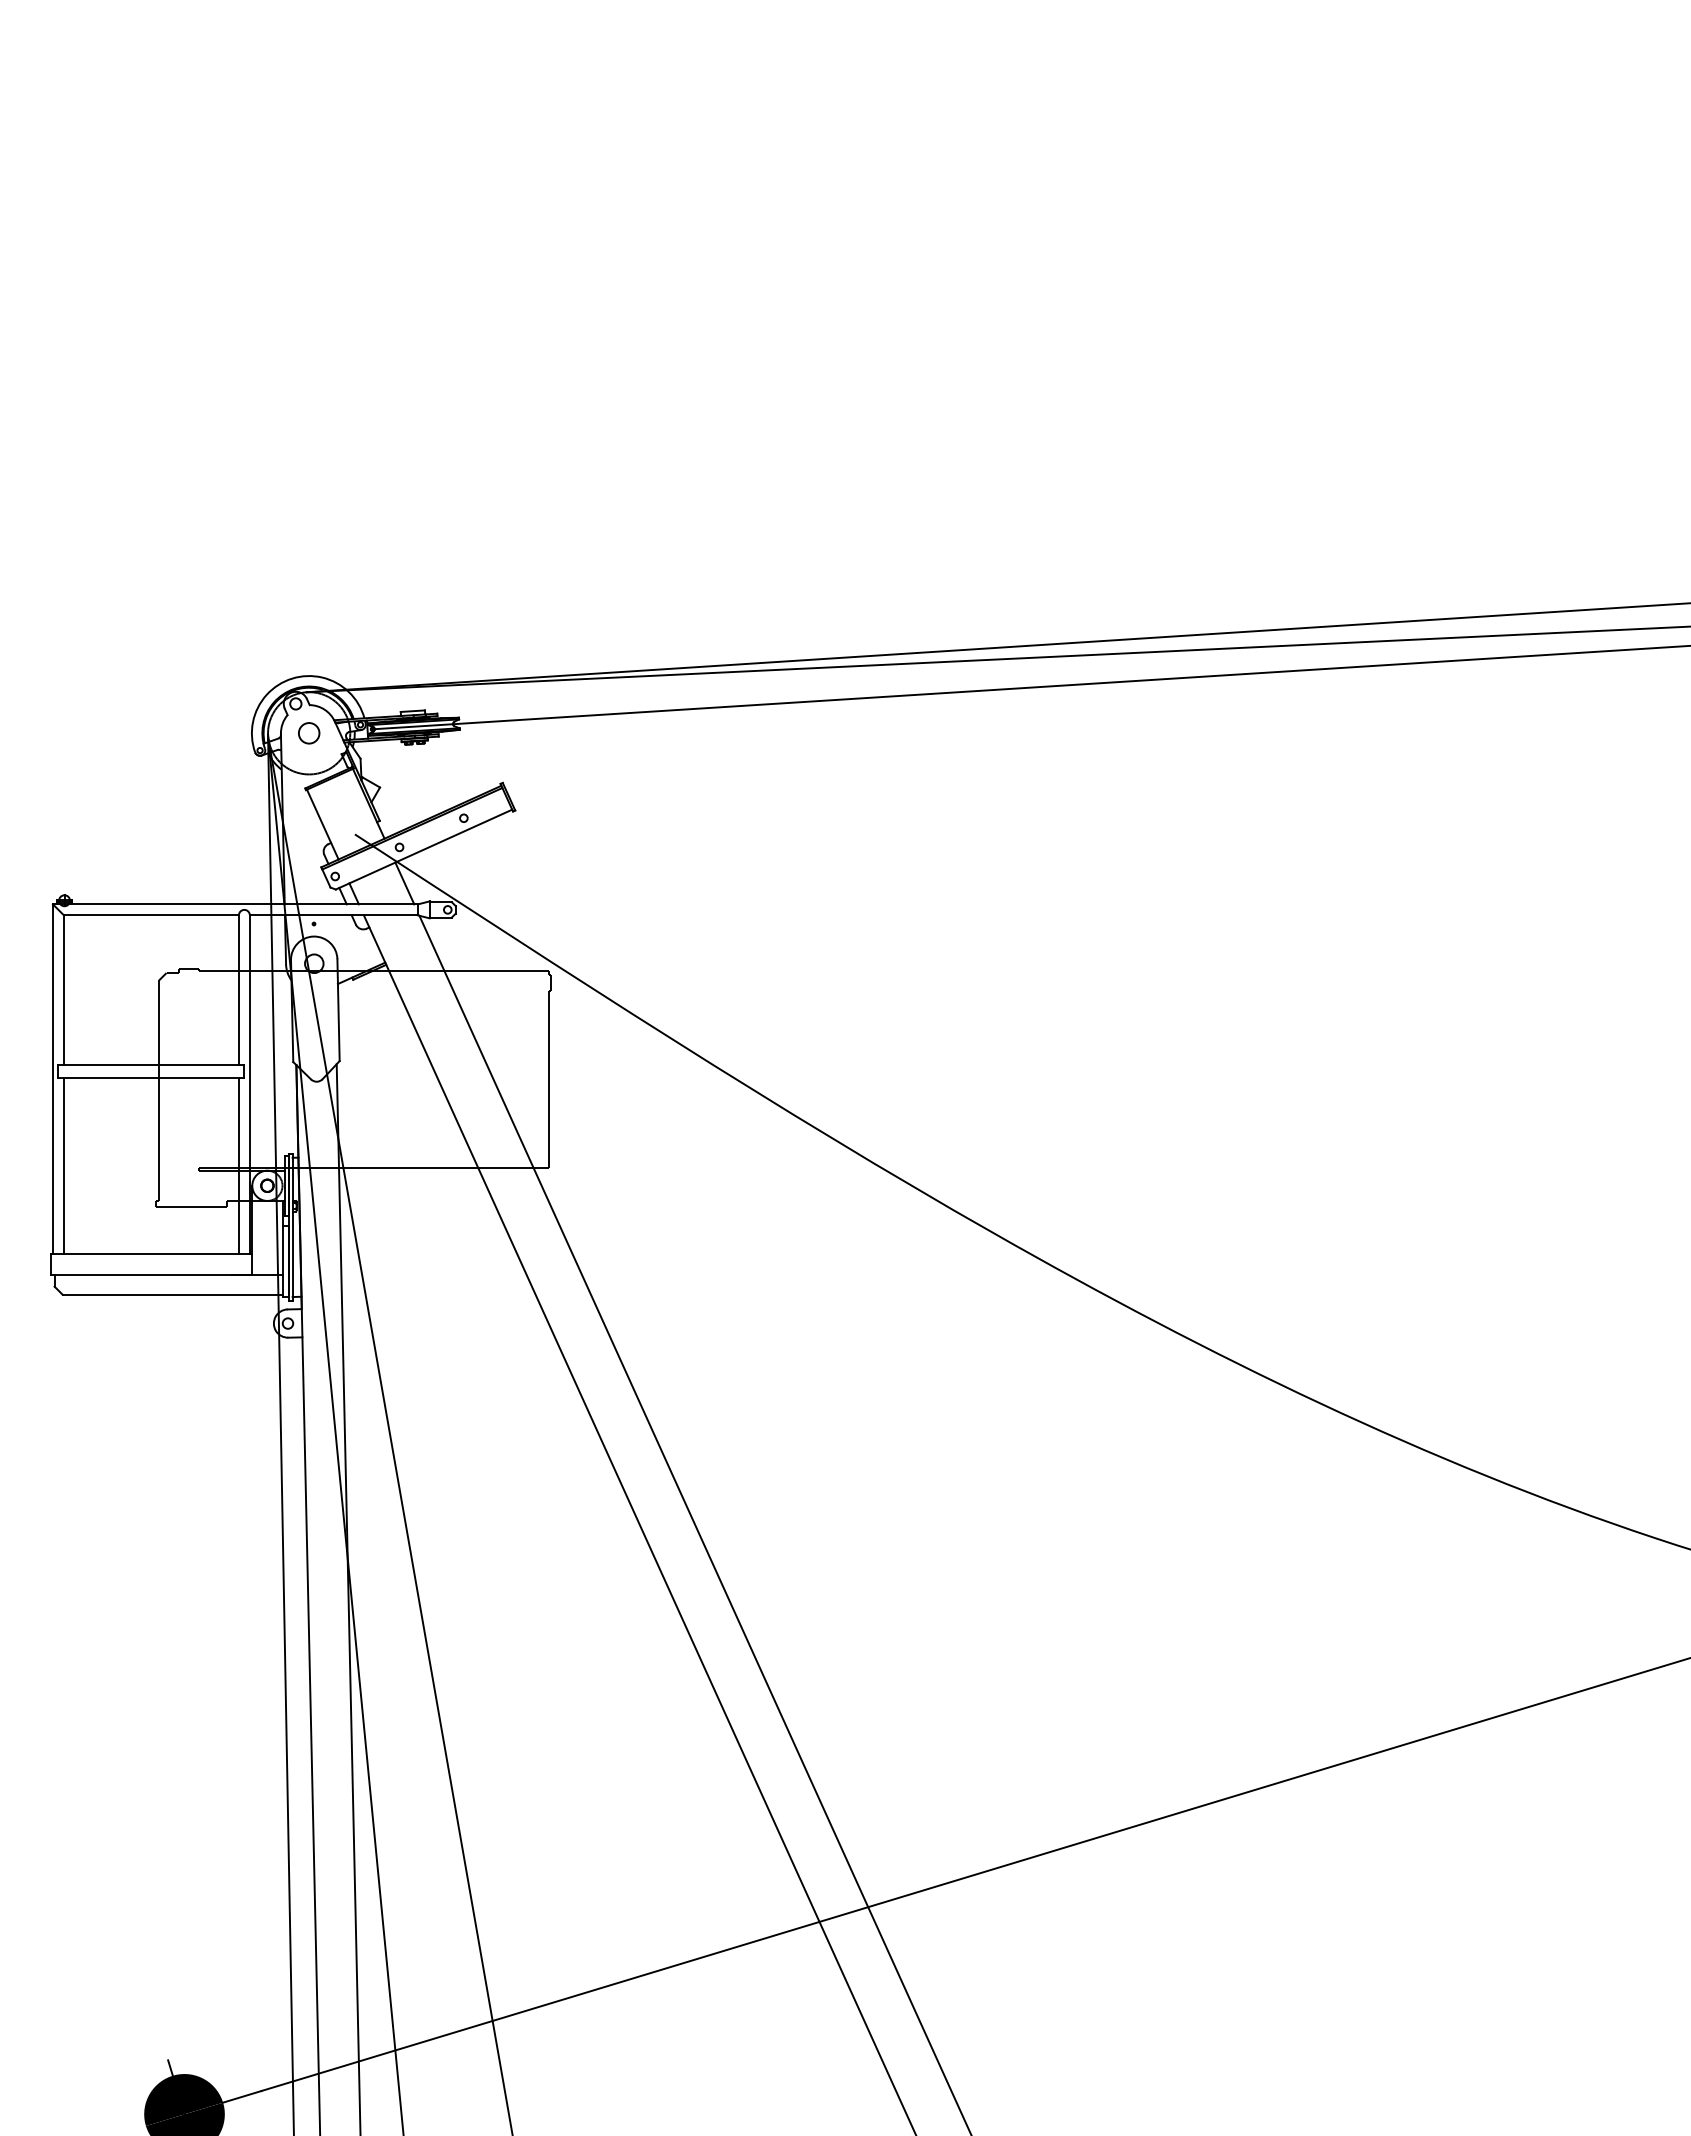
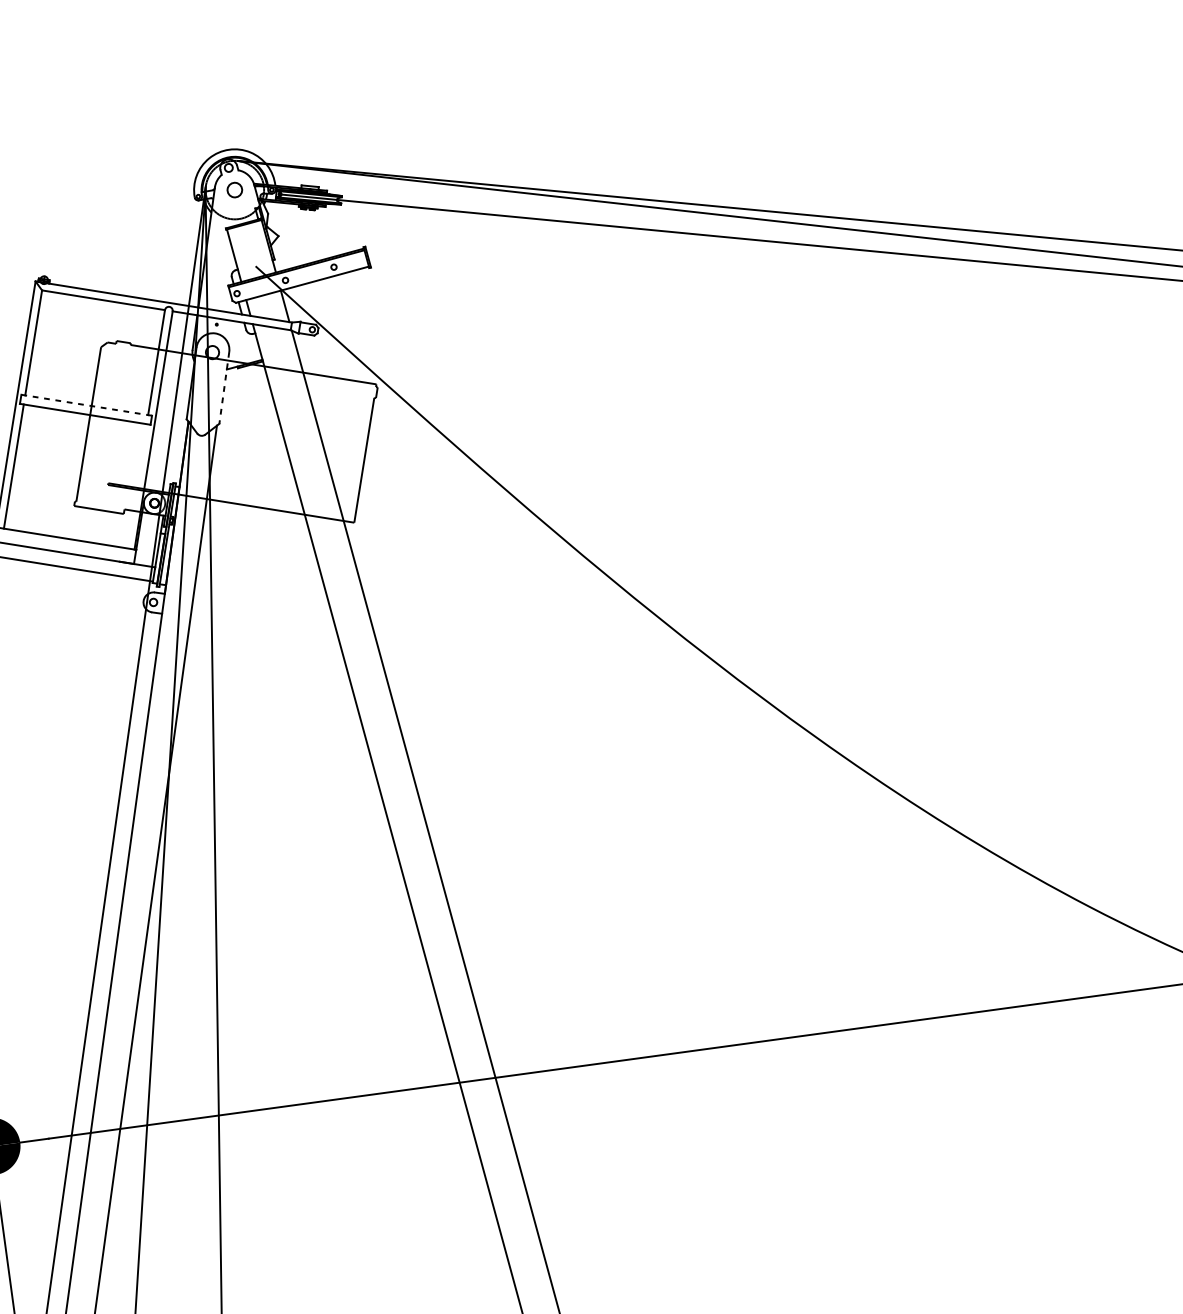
line: (338, 1010) -> (224, 388), solid -> dashed
line: (151, 1064) -> (86, 405), solid -> dashed
line: (238, 1165) -> (136, 485), removed

